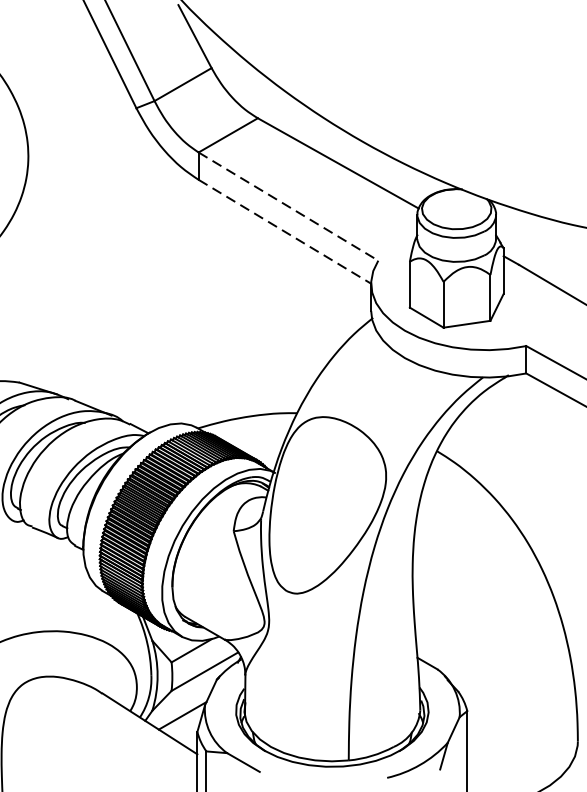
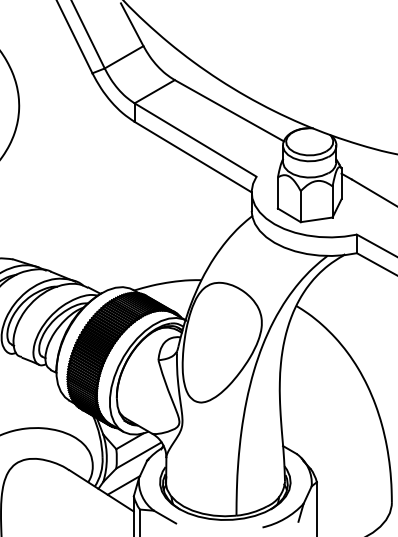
line: (289, 207) -> (196, 140), dashed -> solid
line: (285, 232) -> (193, 157), dashed -> solid

